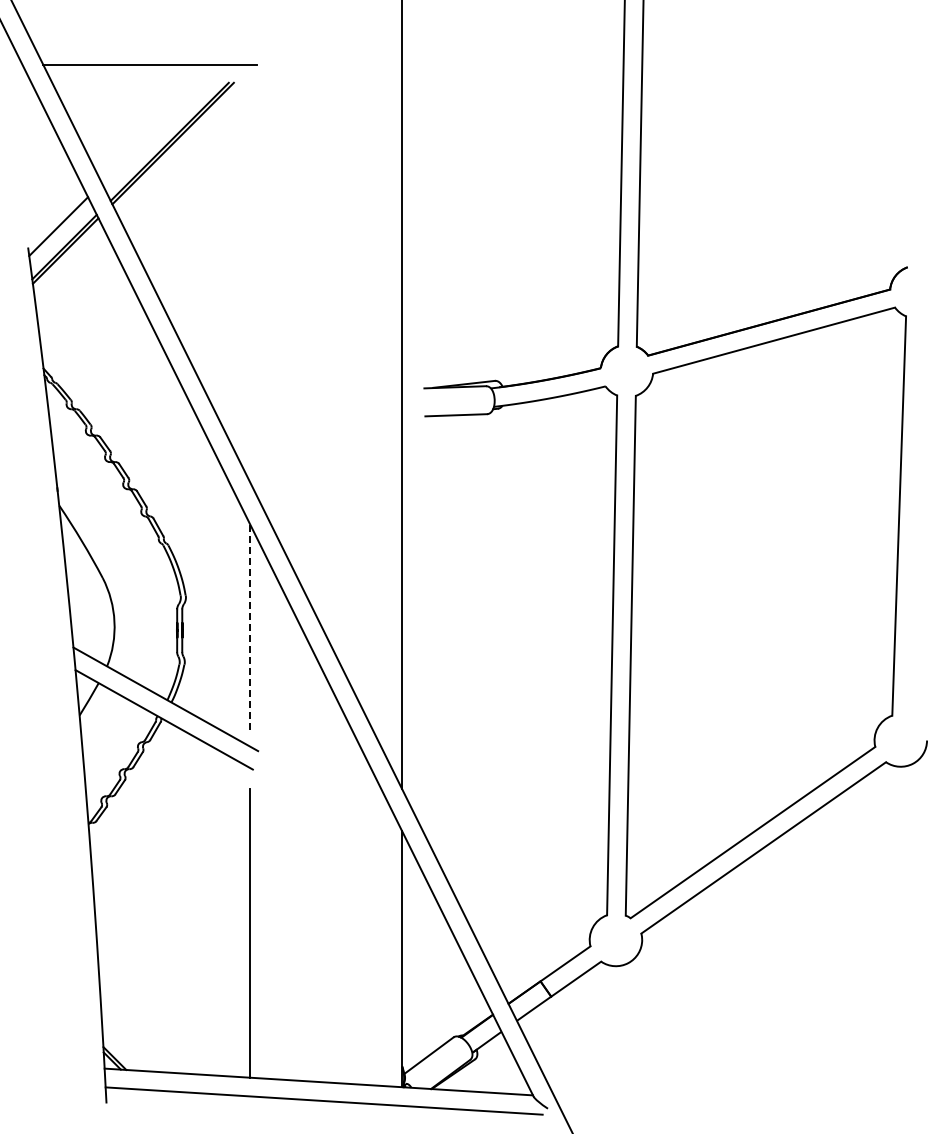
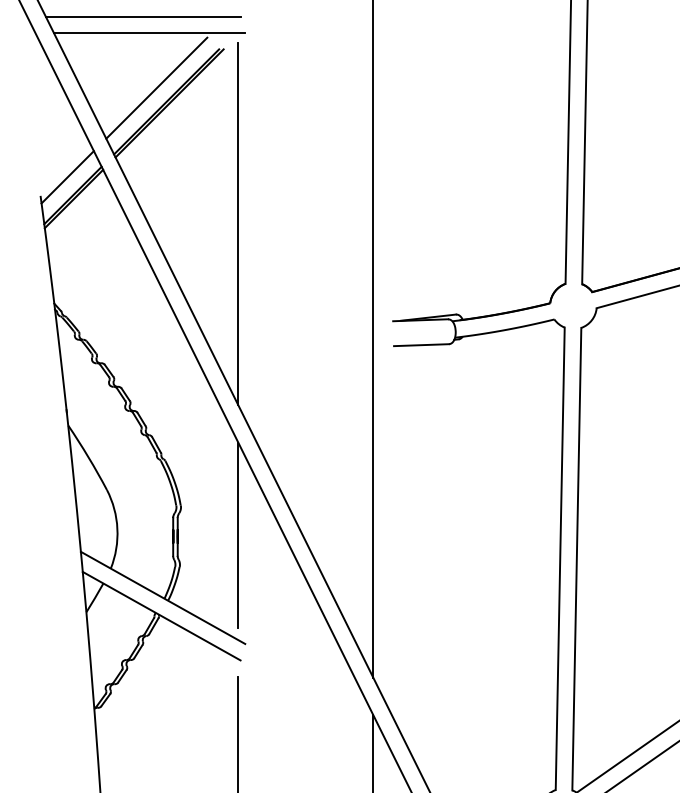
line: (143, 46) -> (143, 17), added
line: (158, 126) -> (156, 88), added
line: (250, 278) -> (238, 223), added
line: (250, 629) -> (238, 535), dashed -> solid

